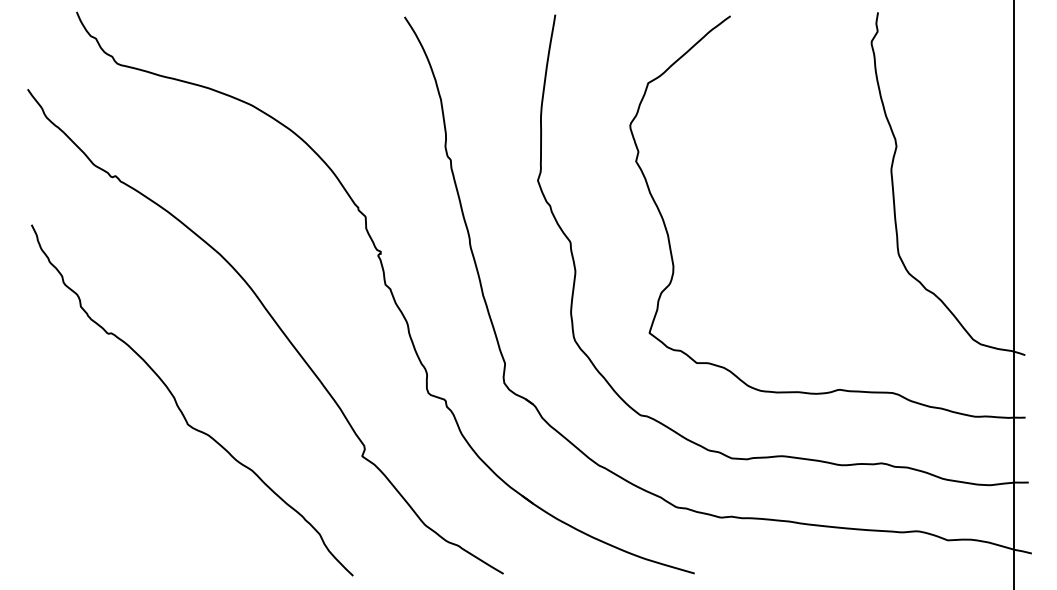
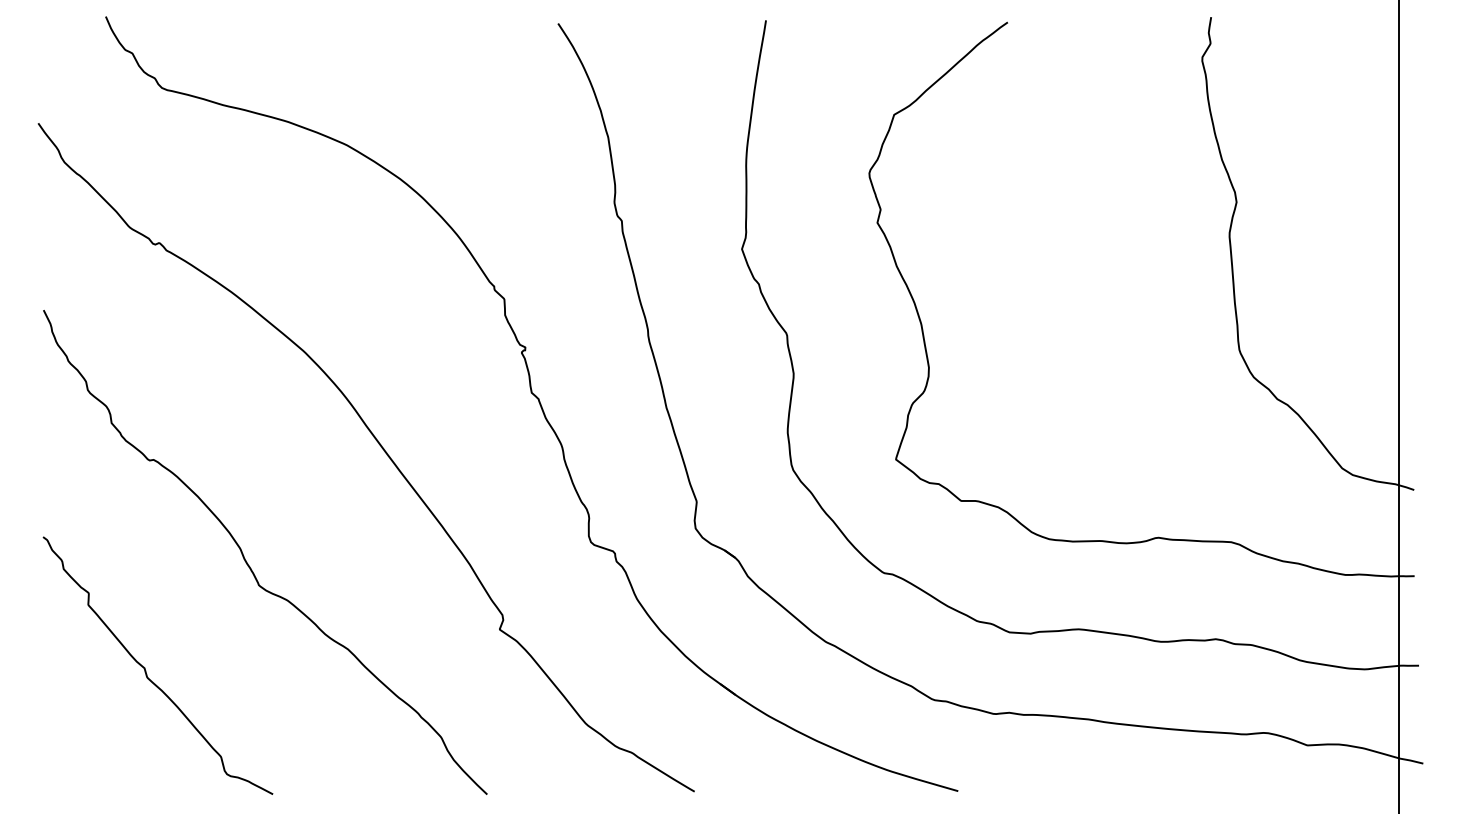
curve: (106, 486) -> (146, 671), added

